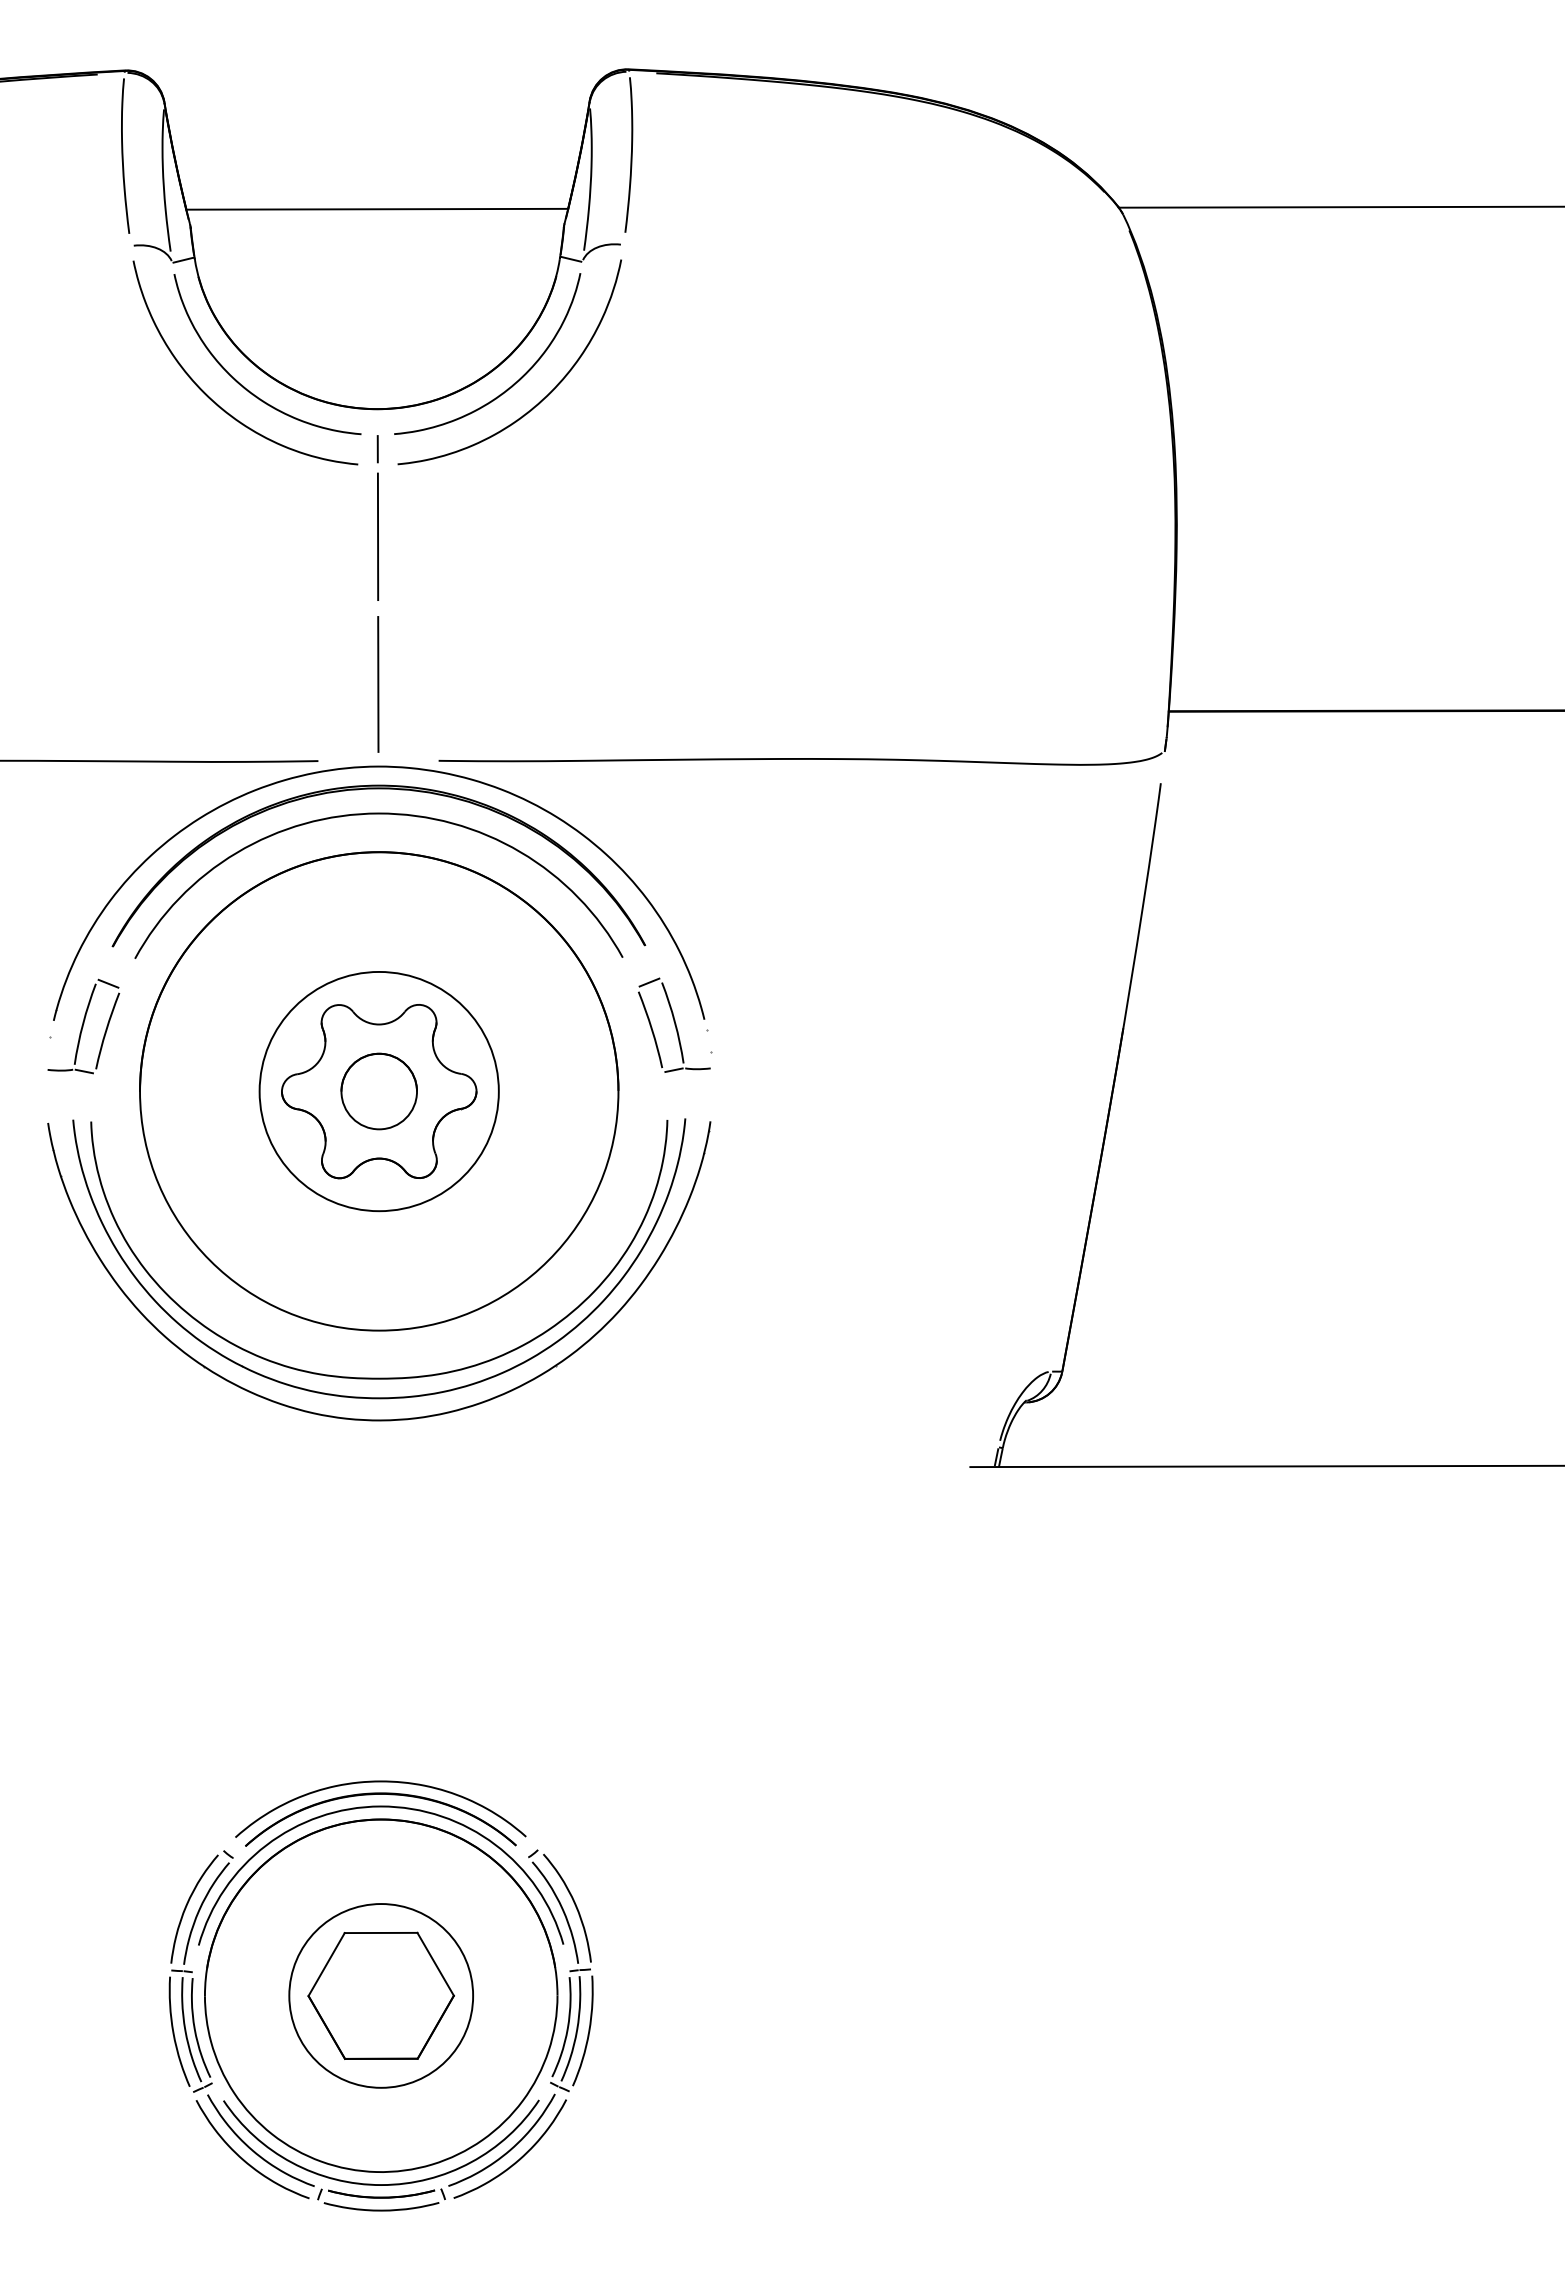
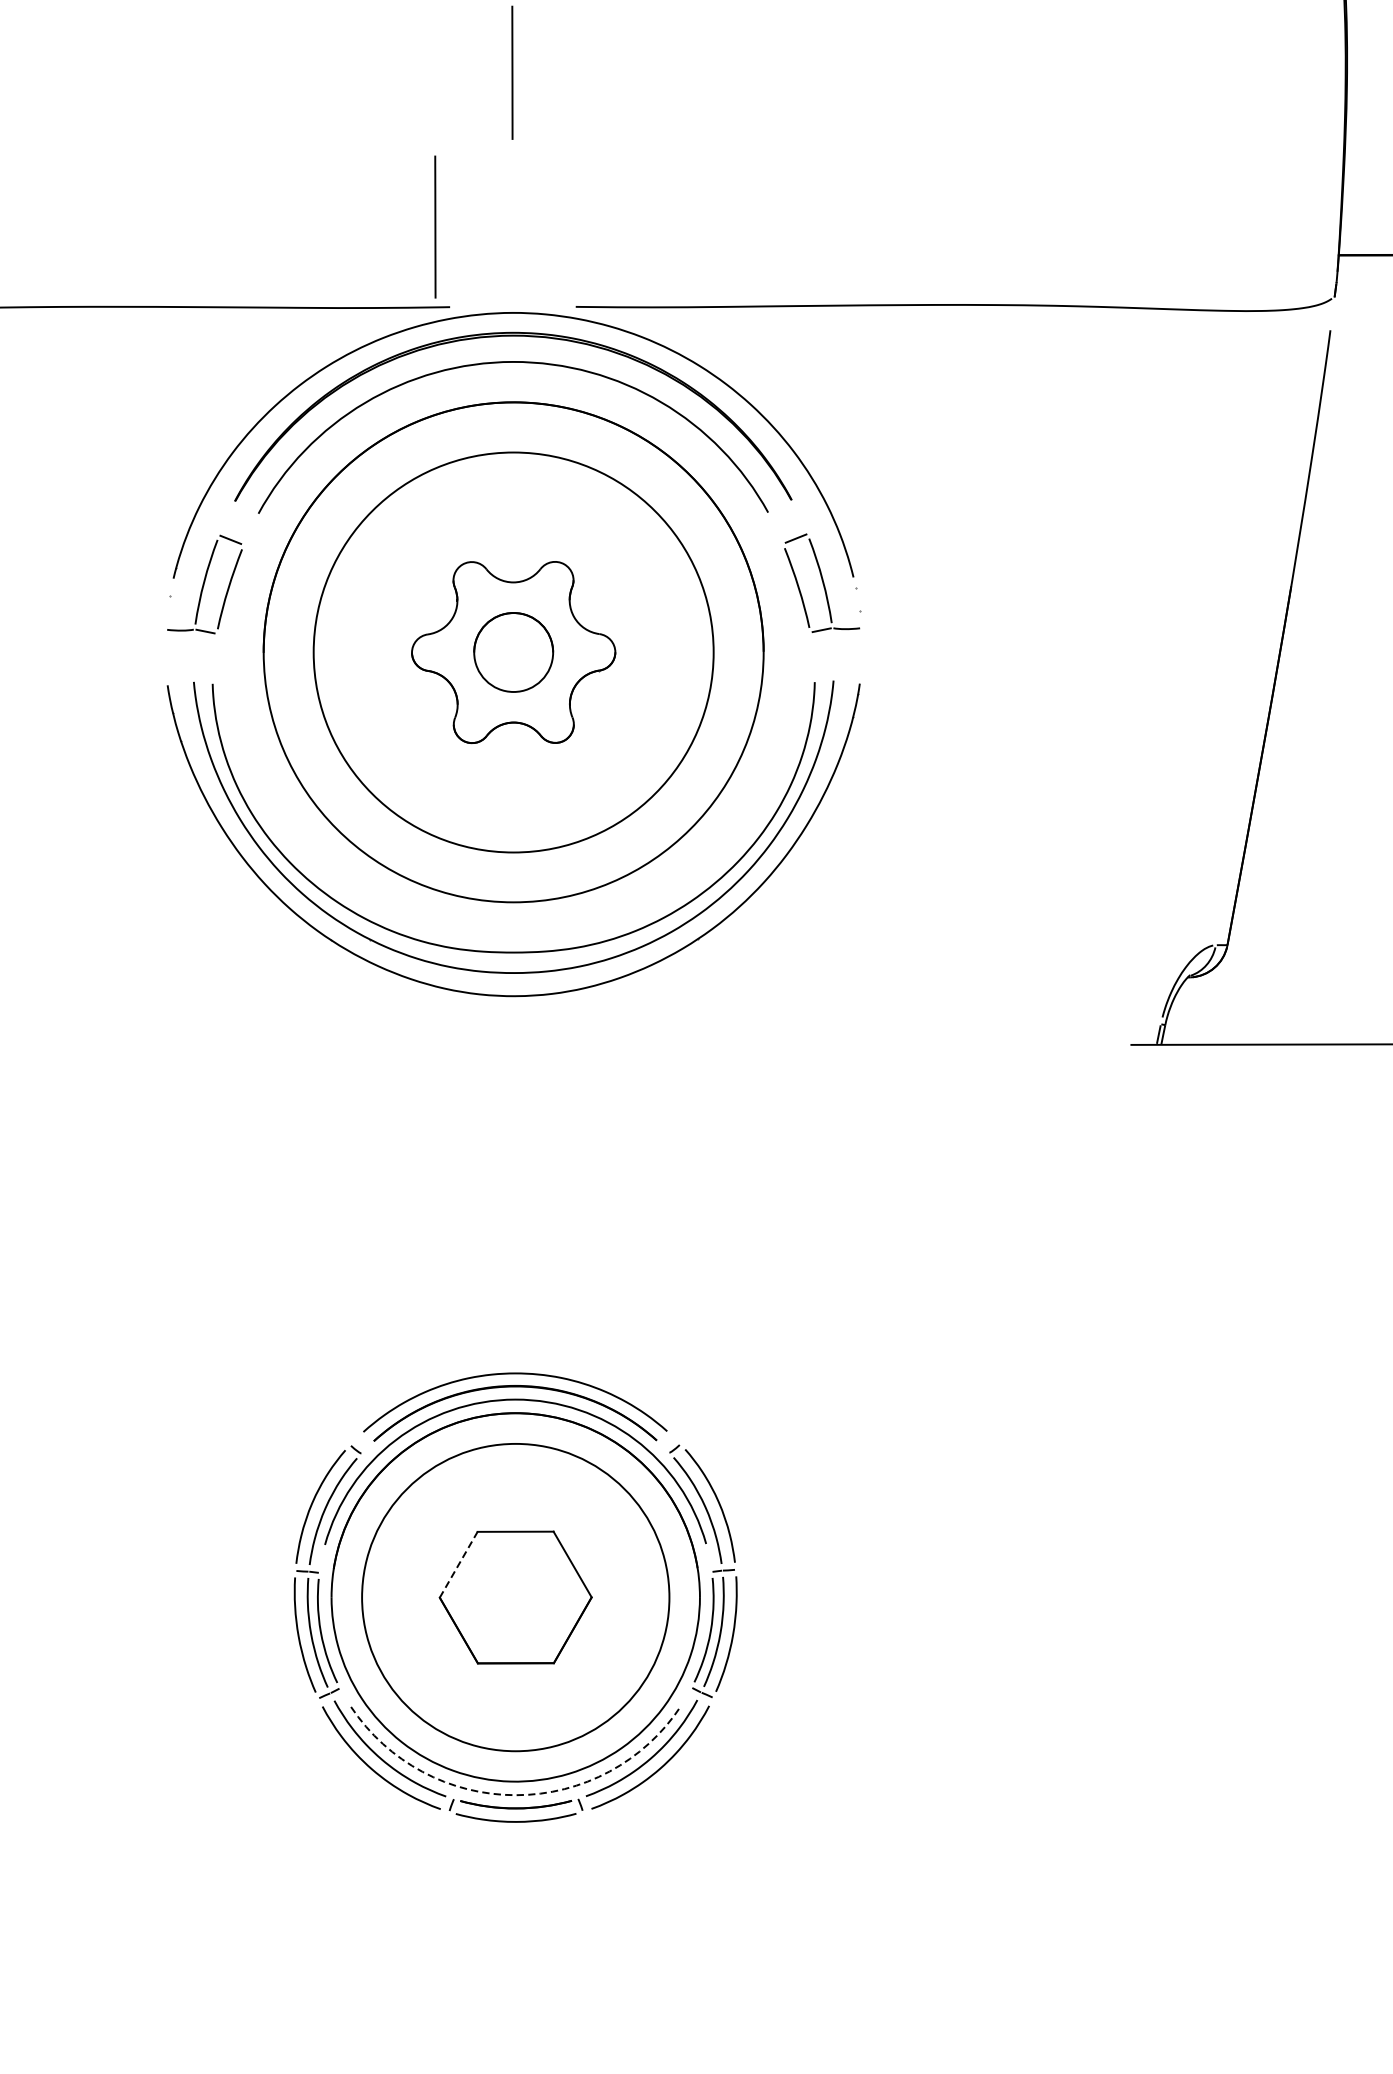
line: (378, 684) -> (435, 227), moved
circle: (378, 1091) -> (512, 652), size x1.6
line: (326, 1964) -> (458, 1564), solid -> dashed
circle: (381, 1995) -> (516, 1597), size x1.6
arc: (381, 2185) -> (516, 1795), solid -> dashed

